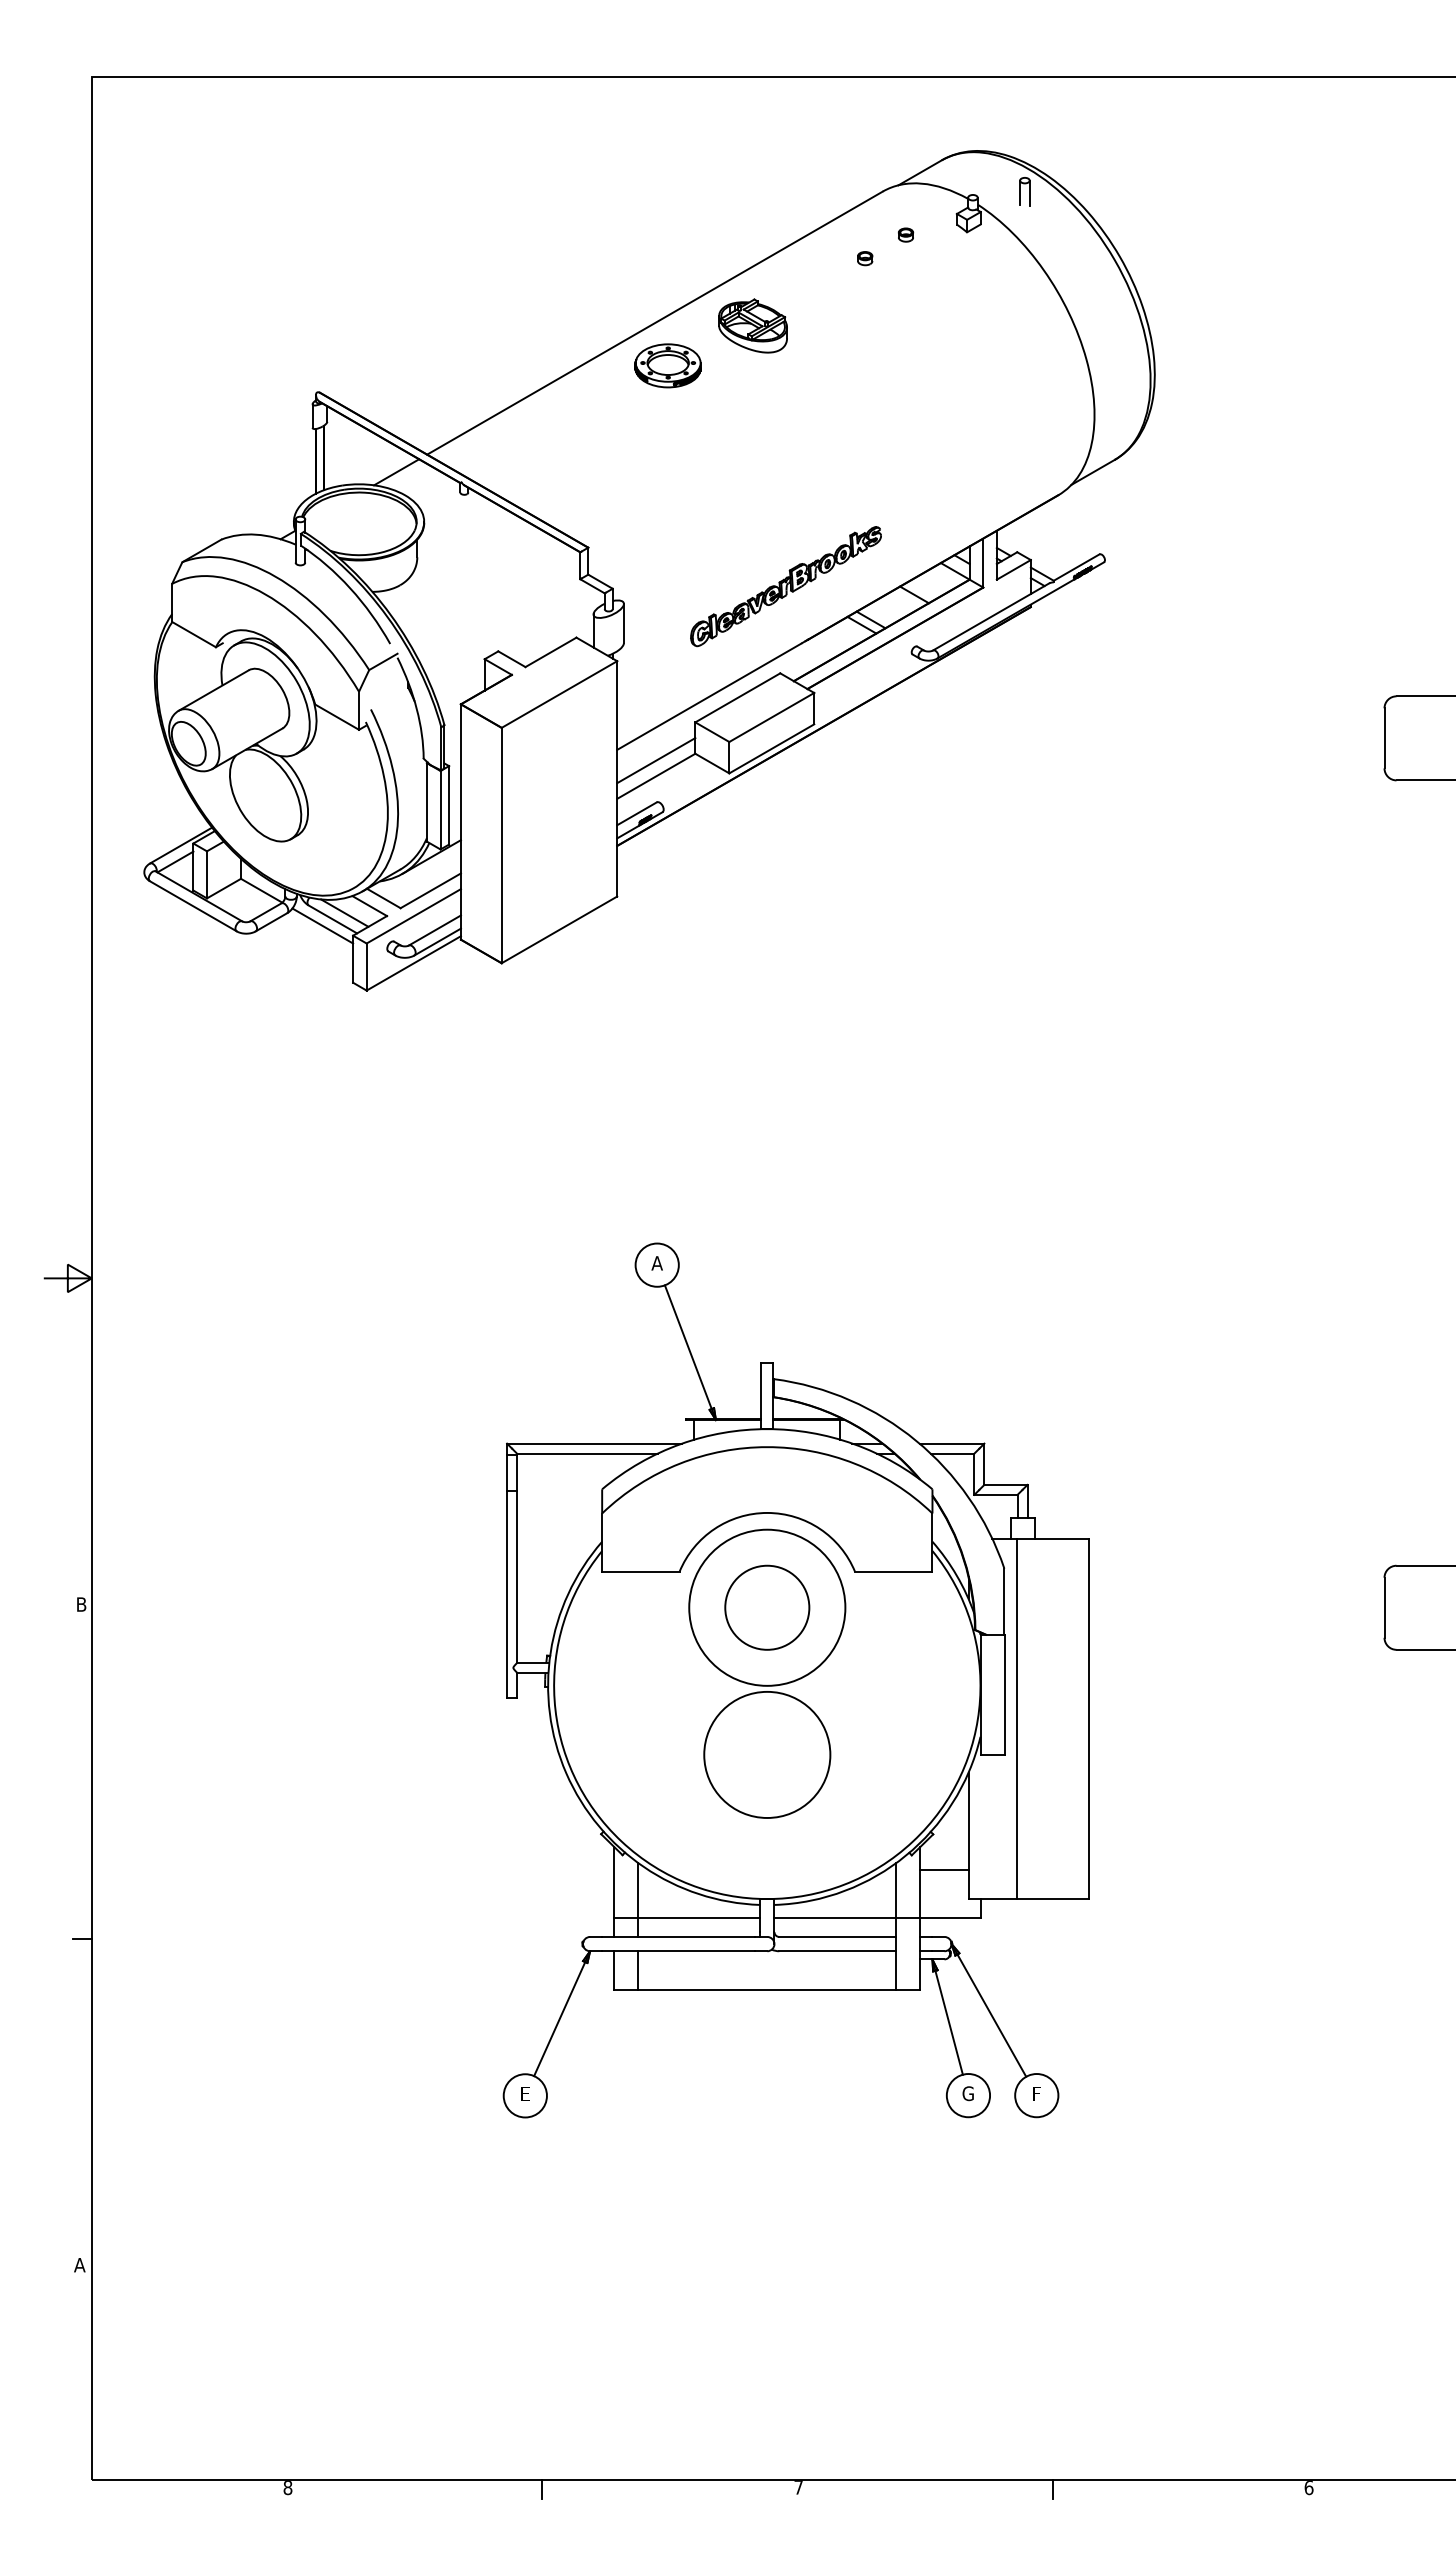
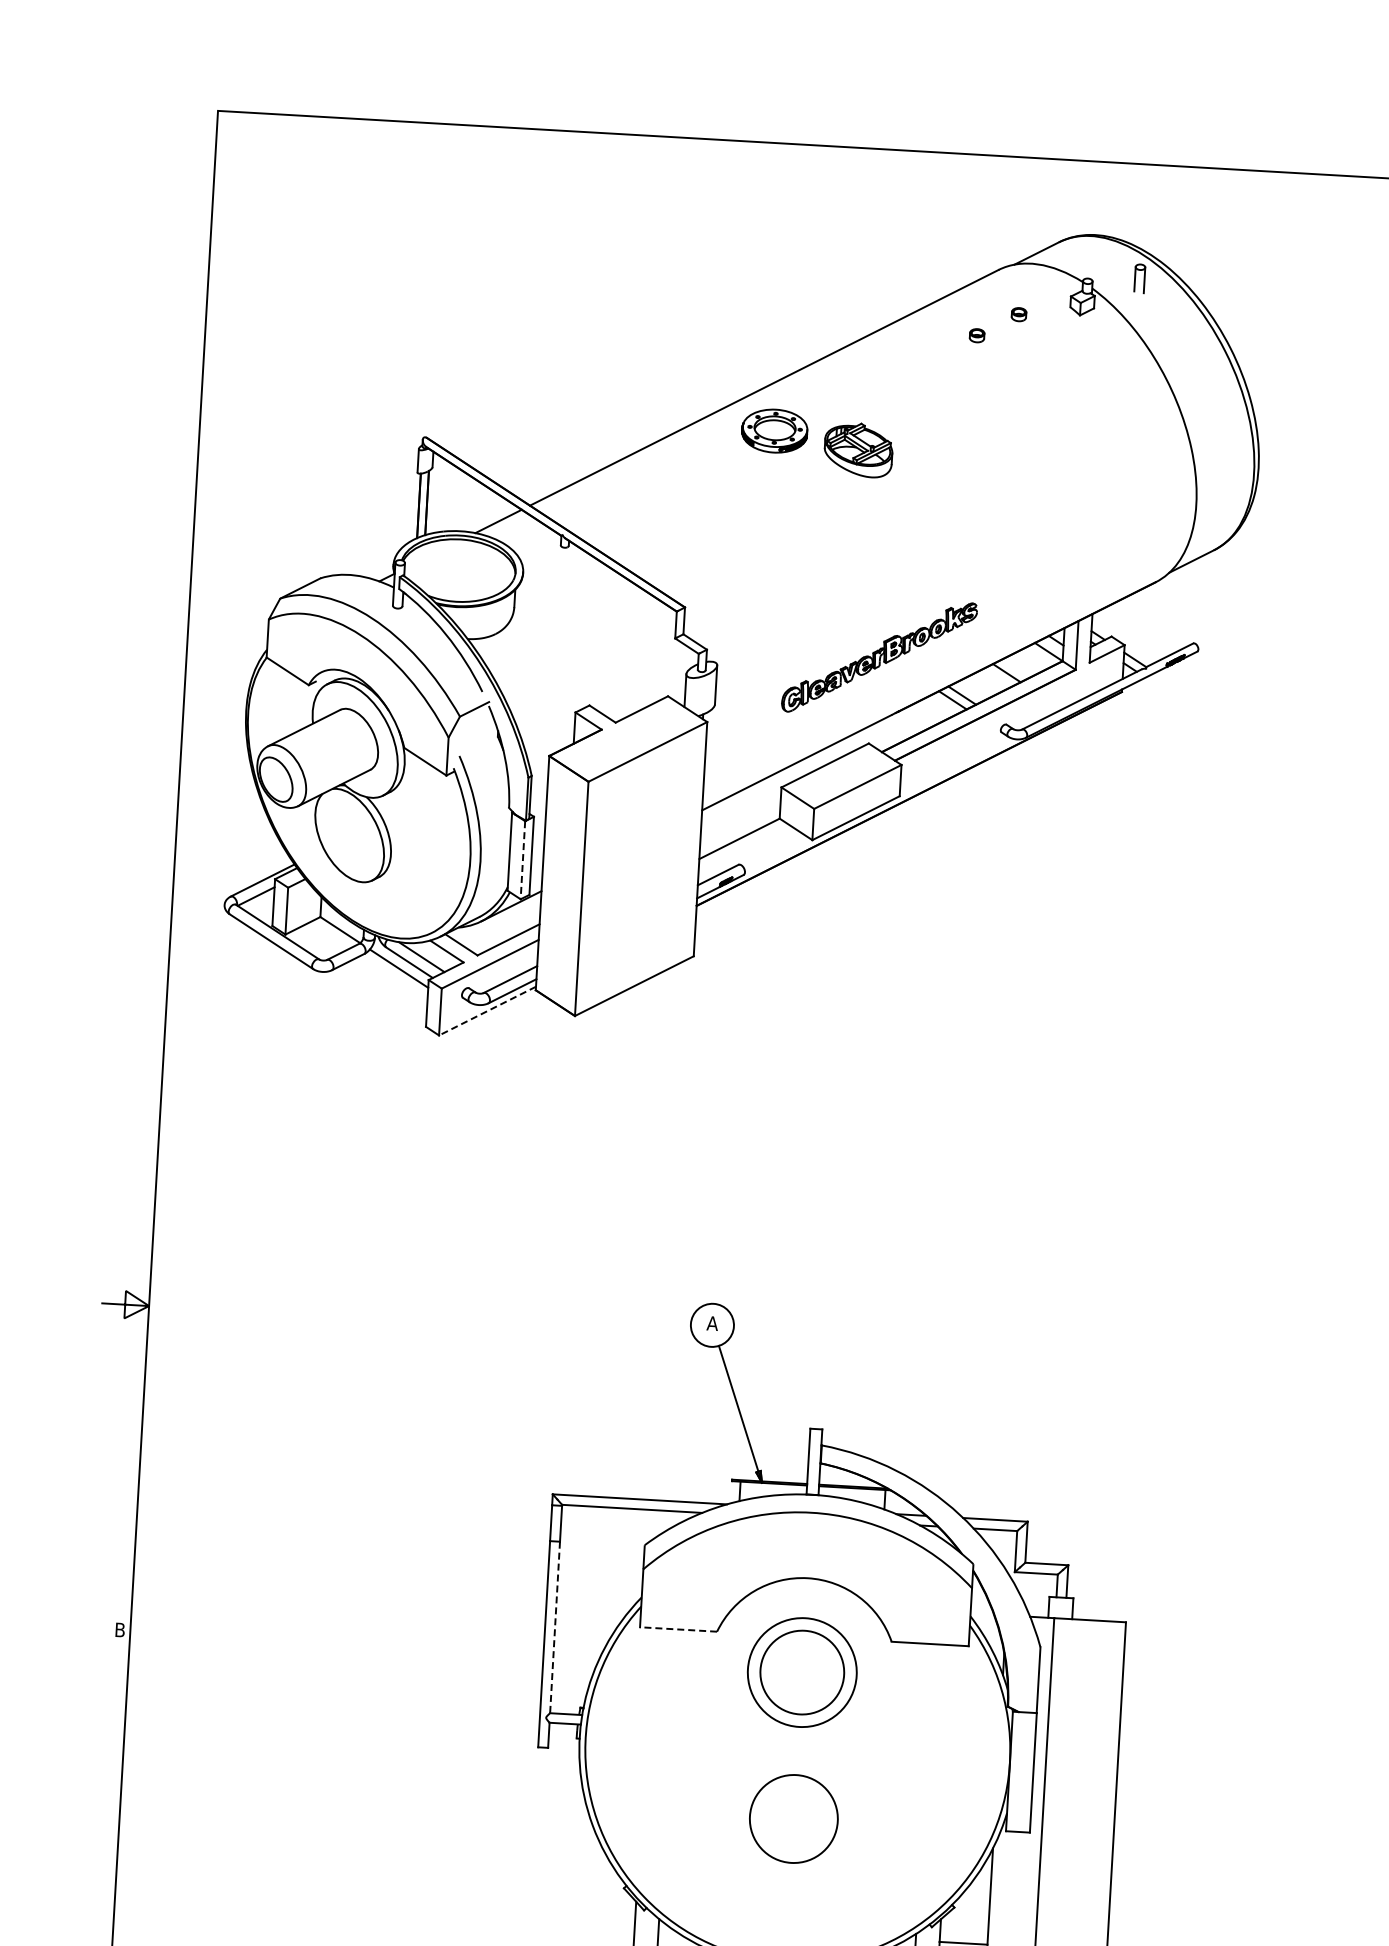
part: (752, 325) -> (858, 449), moved
line: (656, 760) -> (740, 823), removed
line: (440, 810) -> (522, 860), solid -> dashed
line: (413, 963) -> (487, 1011), solid -> dashed
line: (640, 1571) -> (678, 1629), solid -> dashed
line: (517, 1577) -> (555, 1628), solid -> dashed
circle: (767, 1607) -> (802, 1672), size x0.7
circle: (767, 1754) -> (794, 1818), size x0.7

